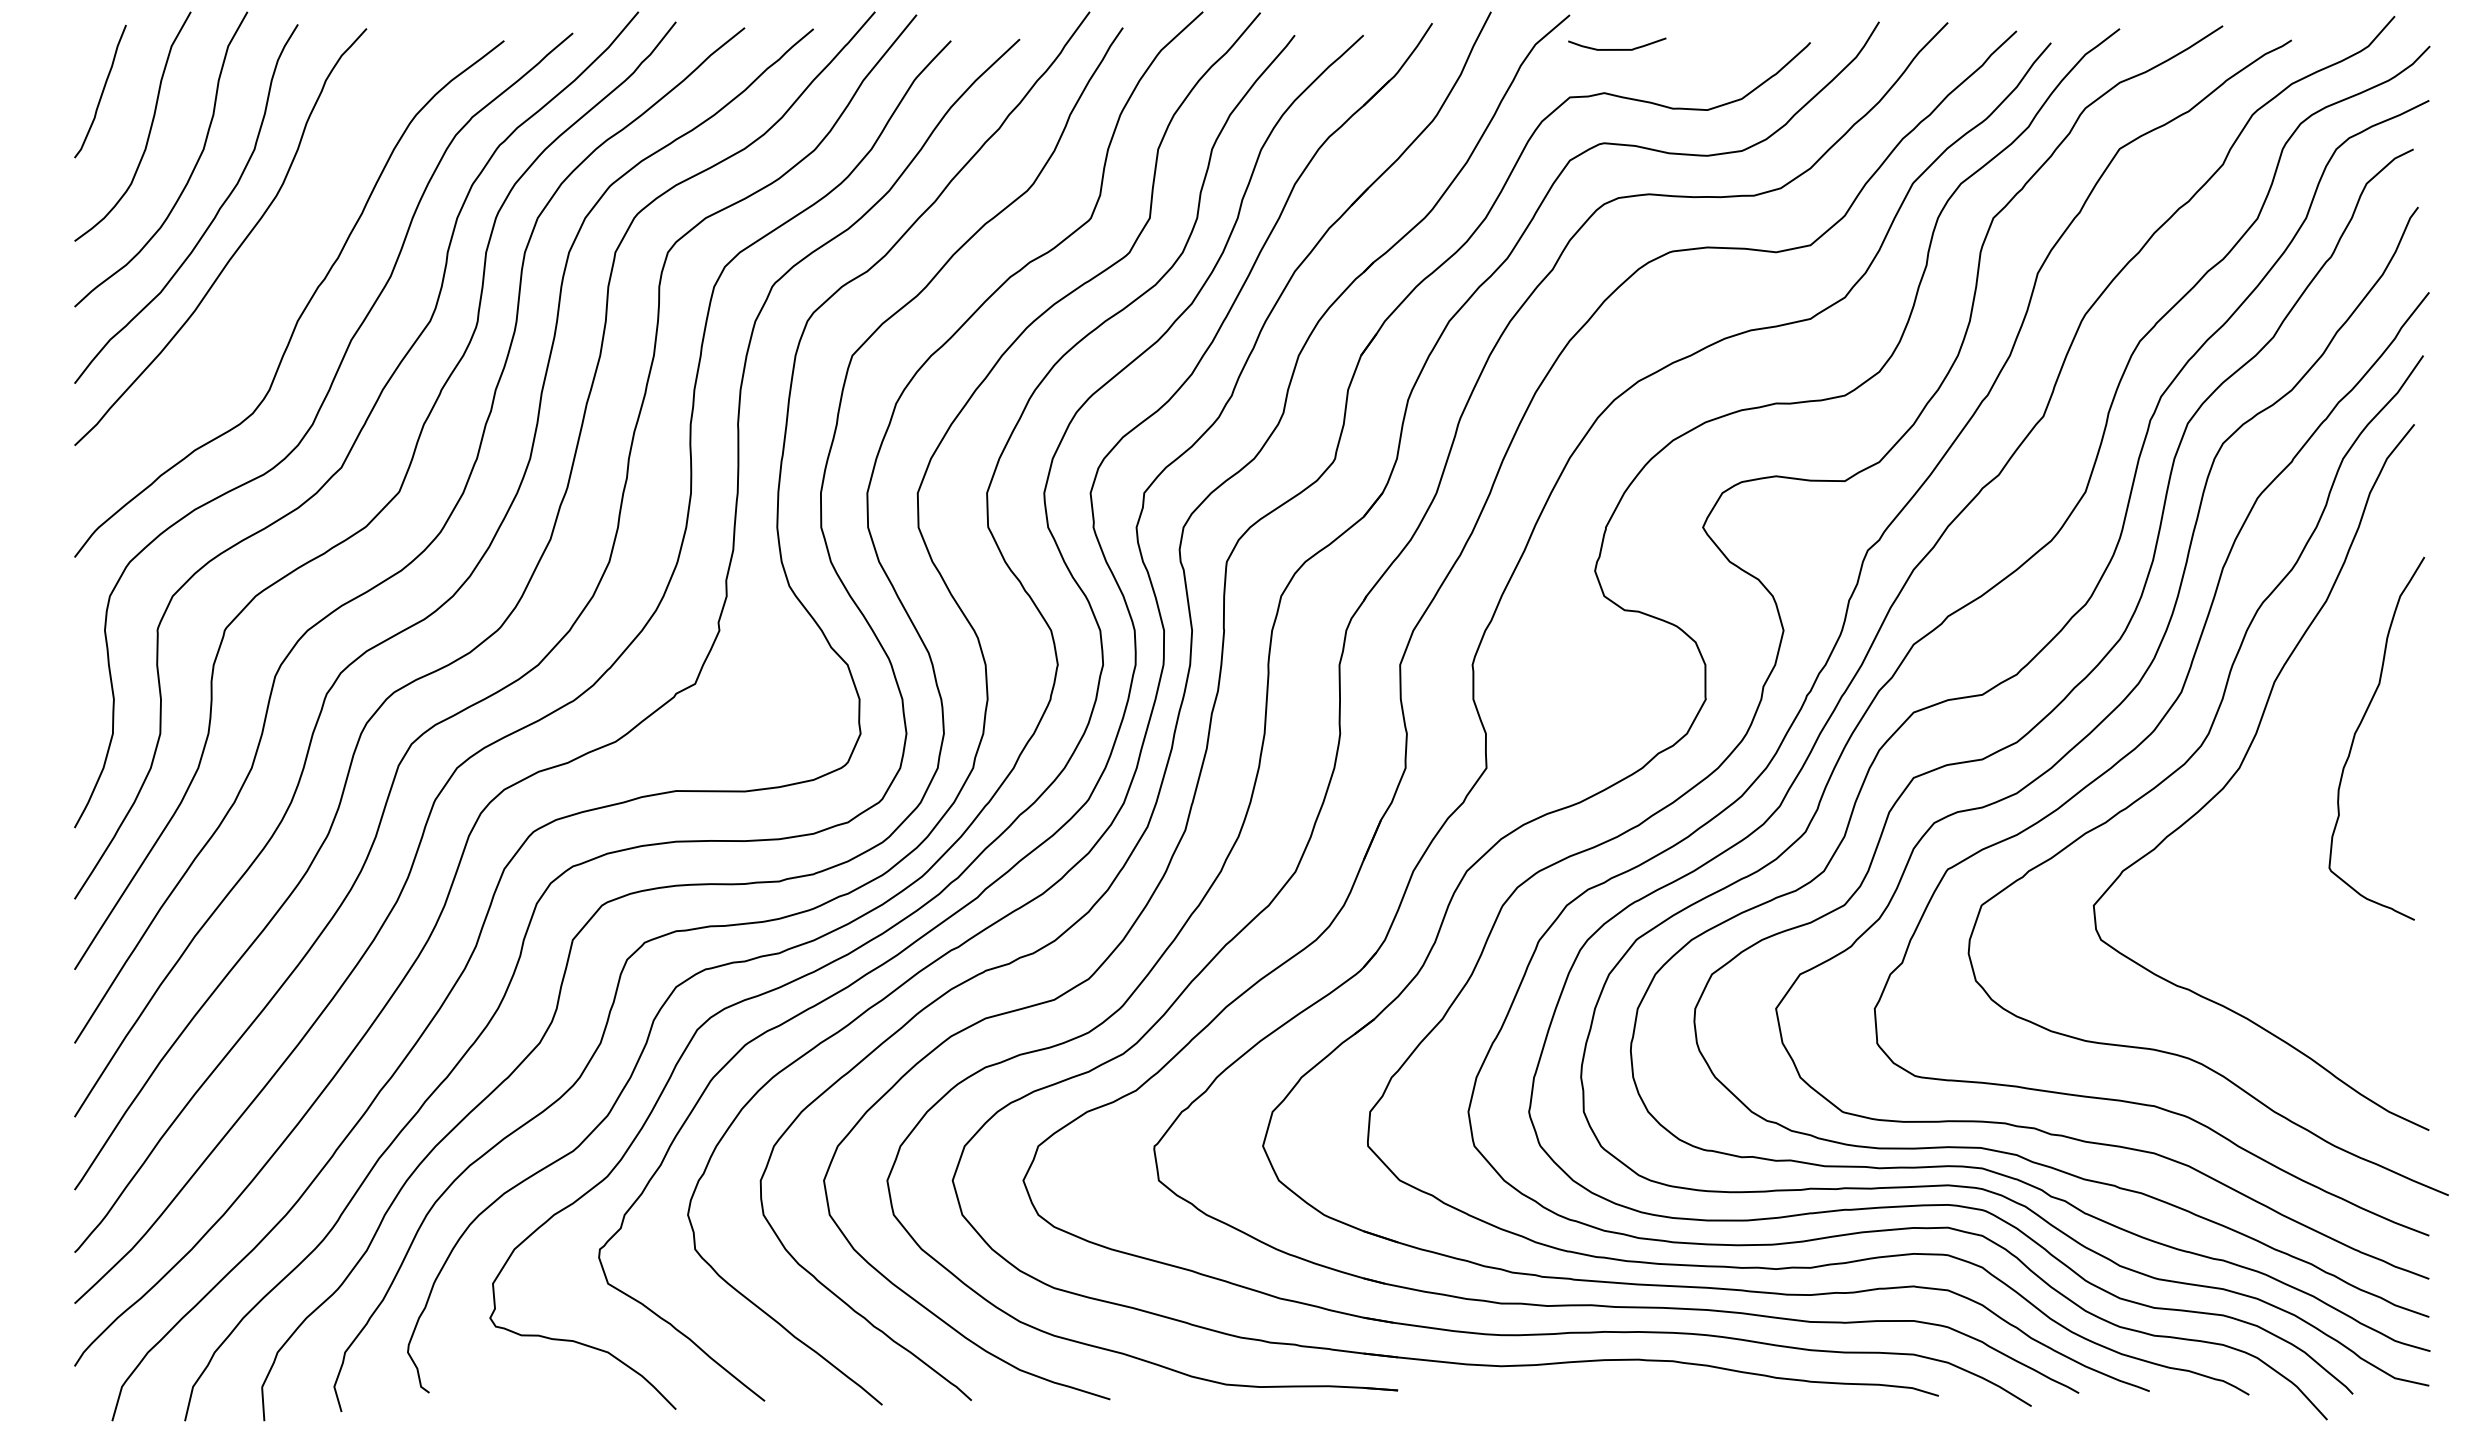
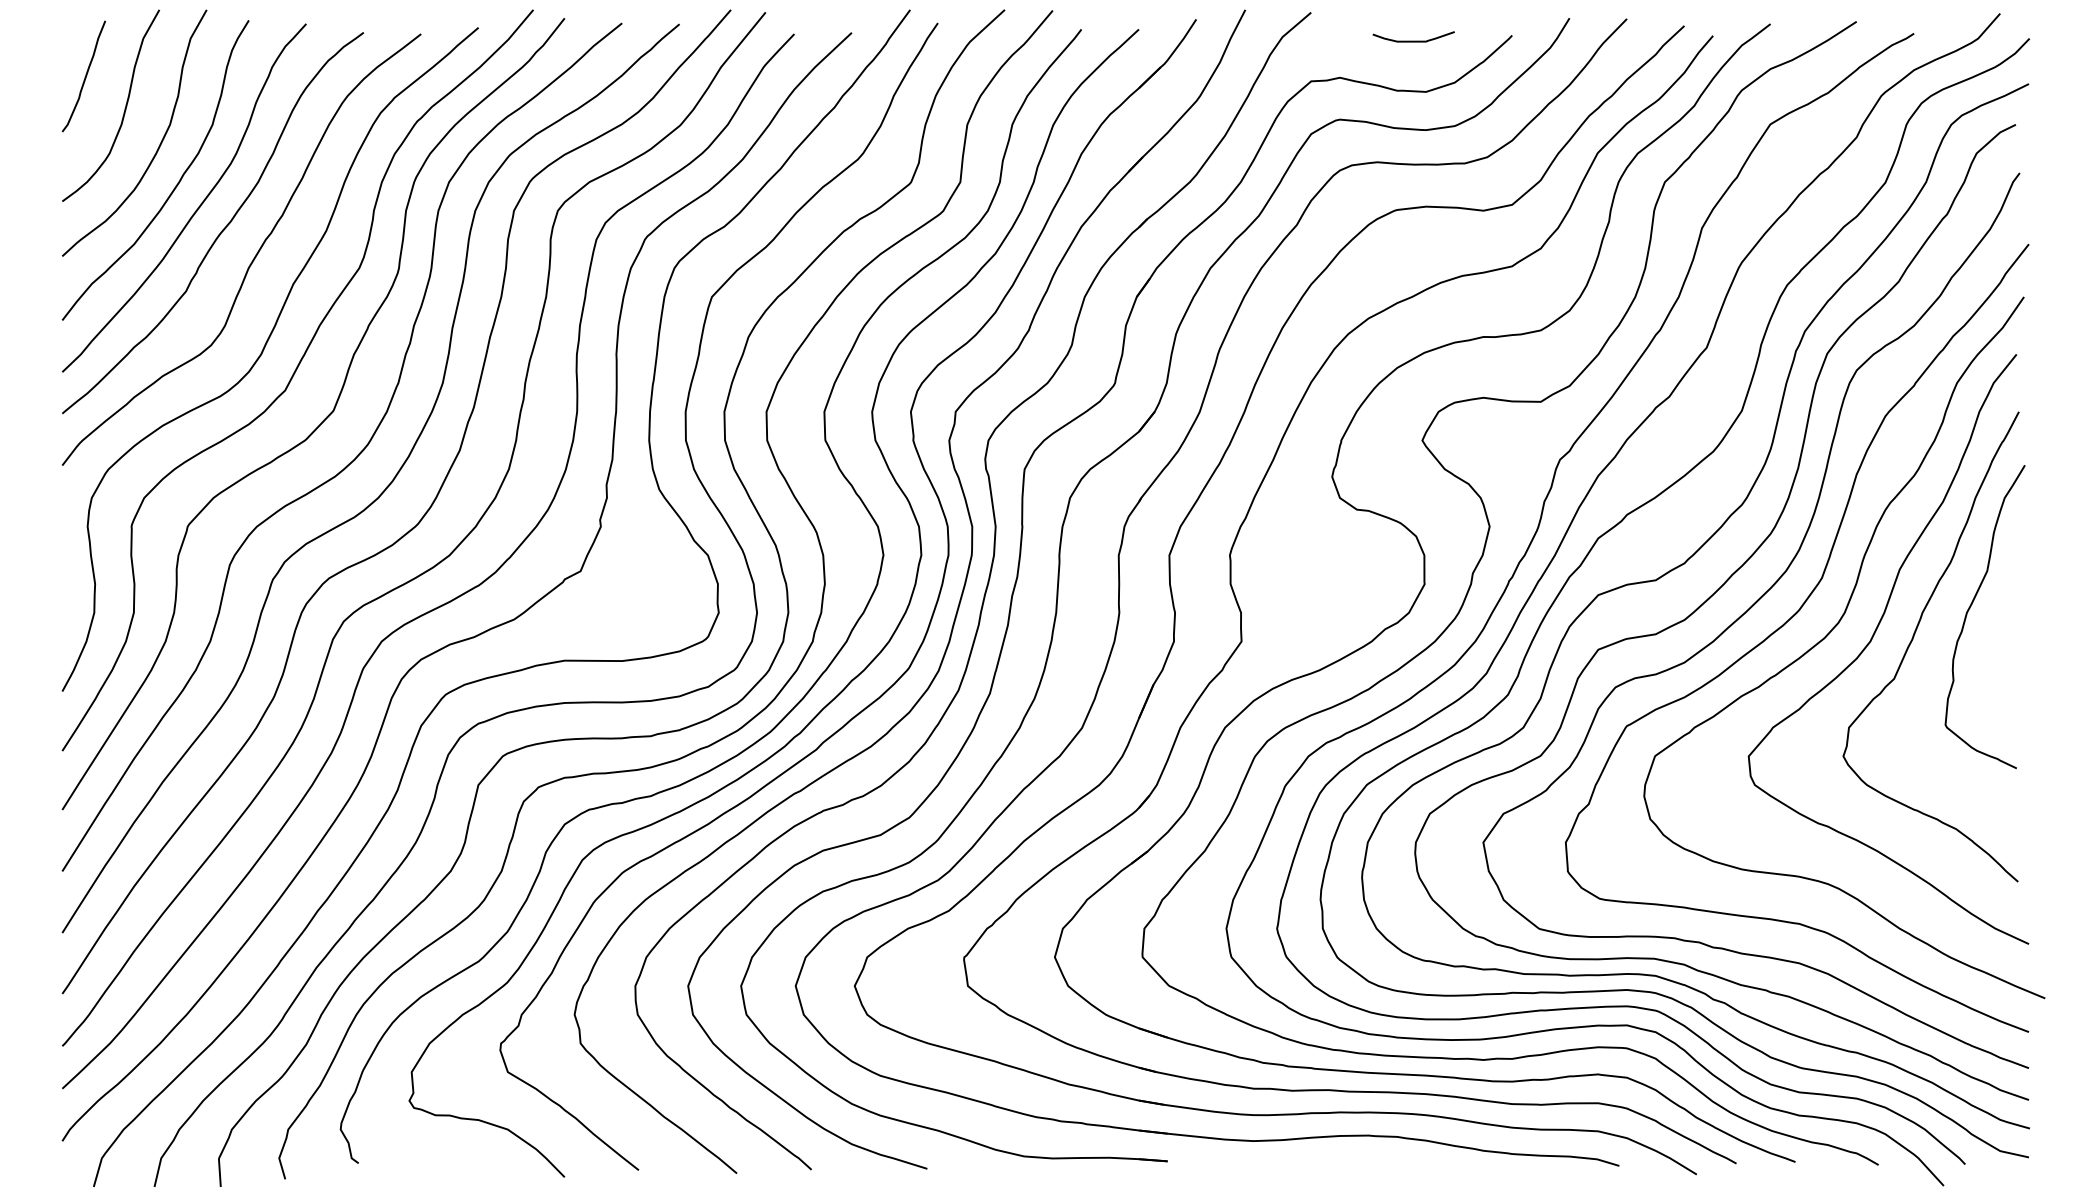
curve: (1616, 48) -> (1413, 40), moved
curve: (265, 275) -> (221, 230), added
curve: (2291, 765) -> (1913, 639), added

